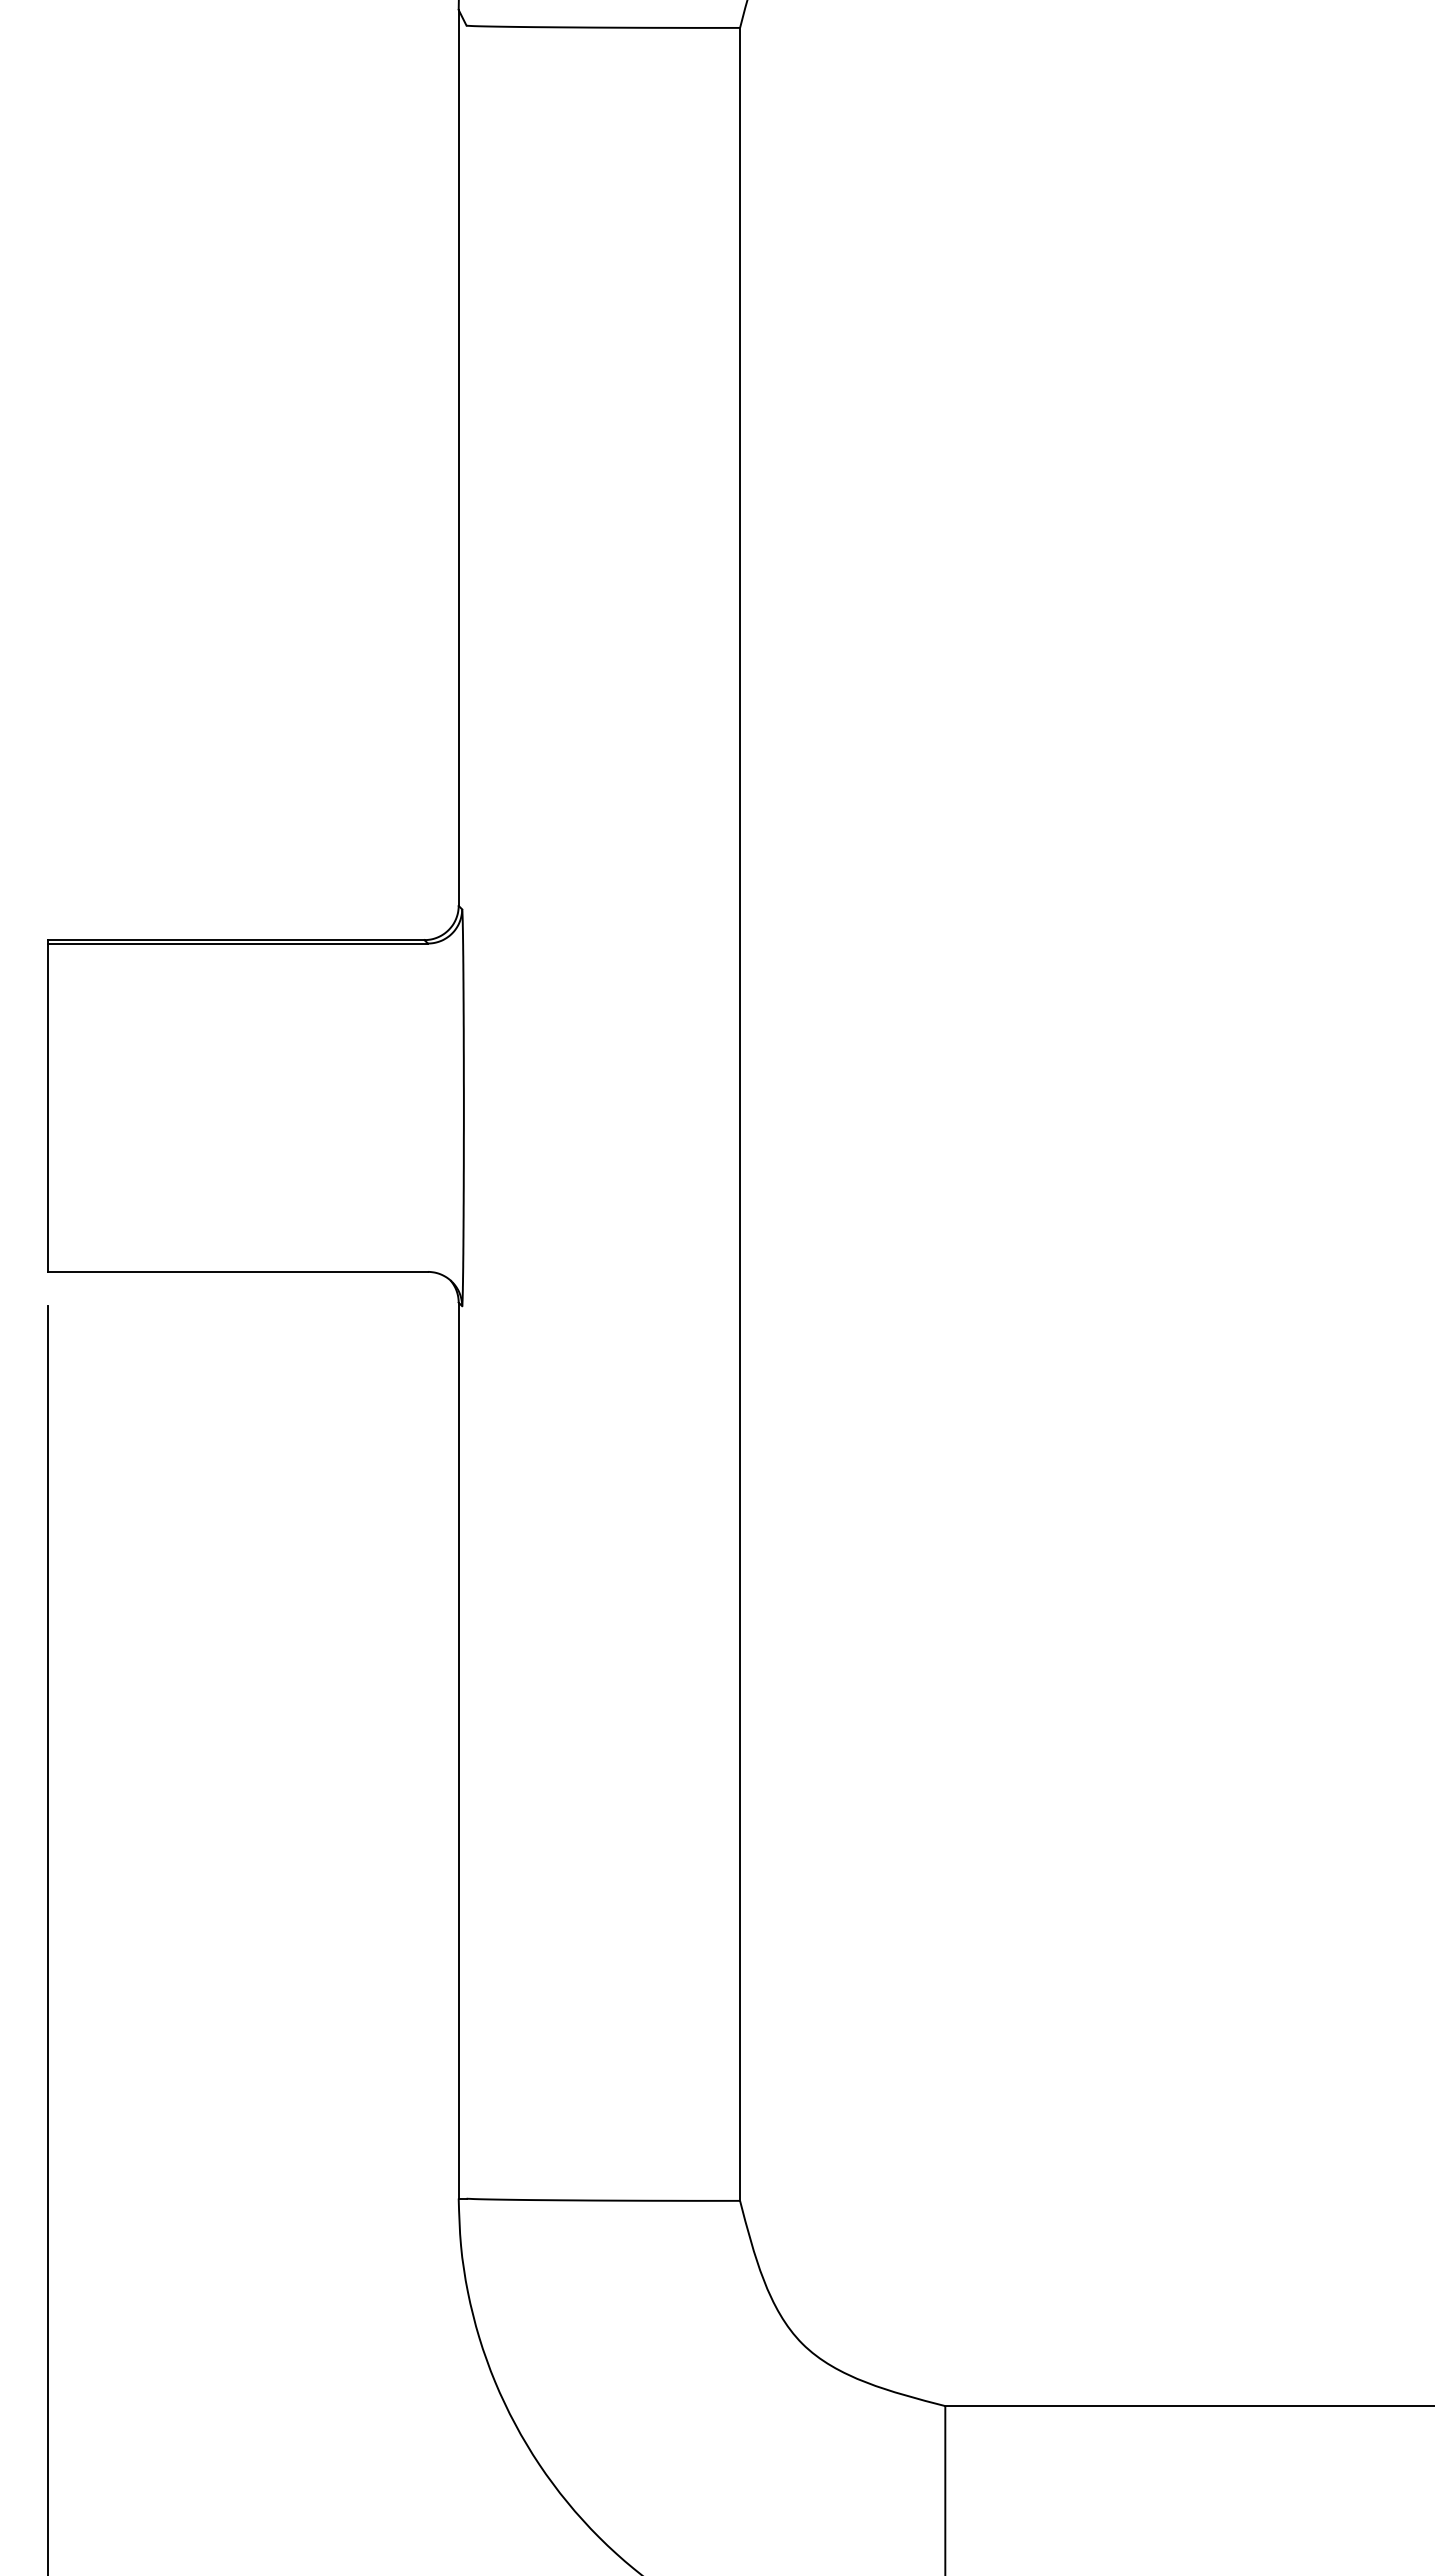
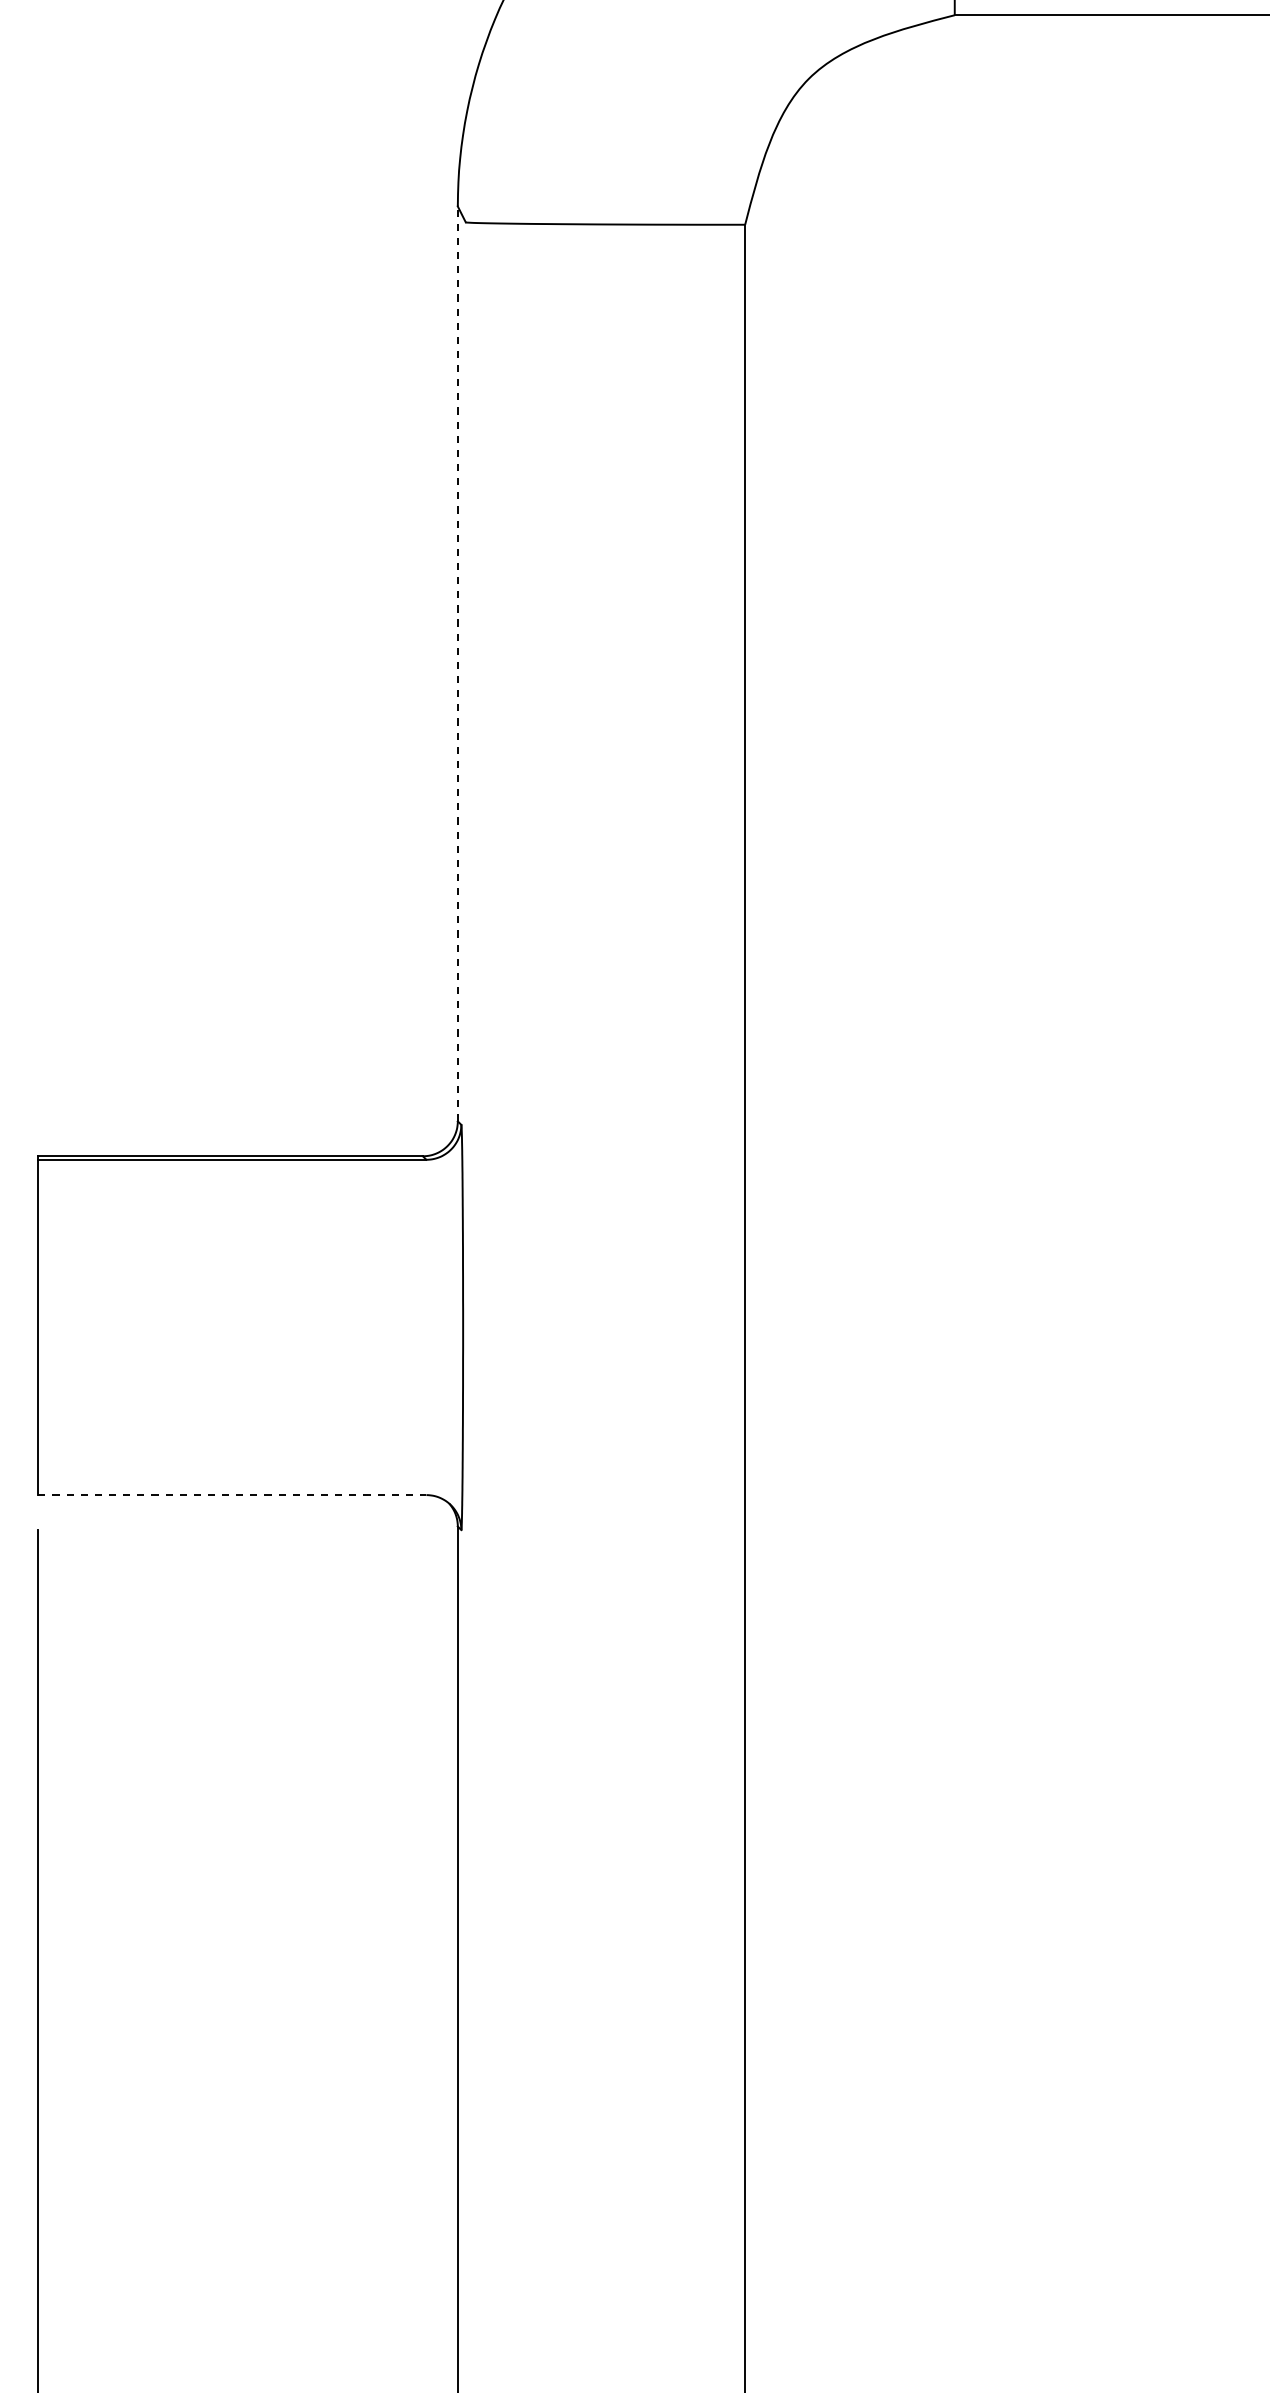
line: (458, 457) -> (457, 663), solid -> dashed
line: (238, 1271) -> (232, 1494), solid -> dashed

